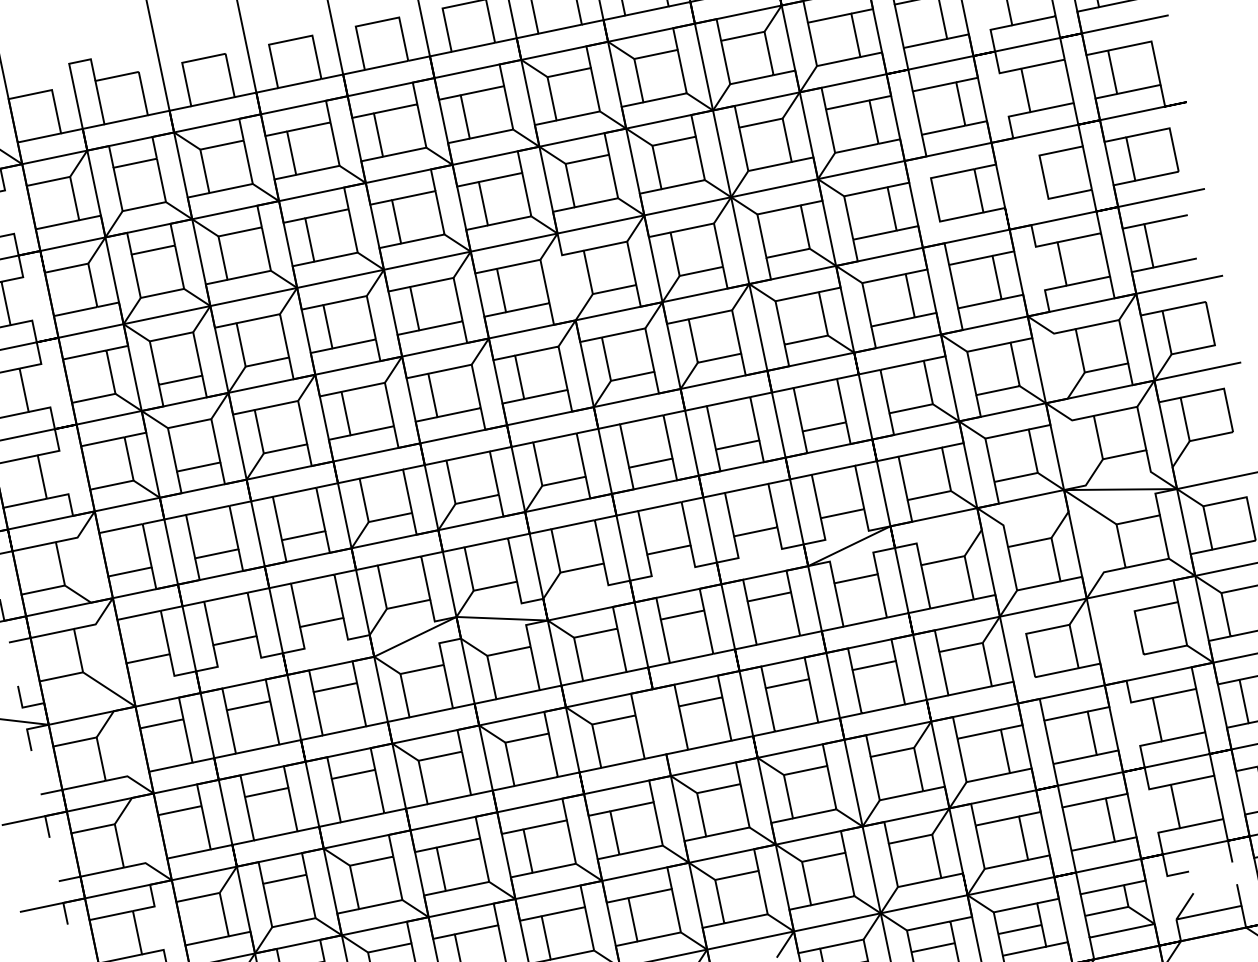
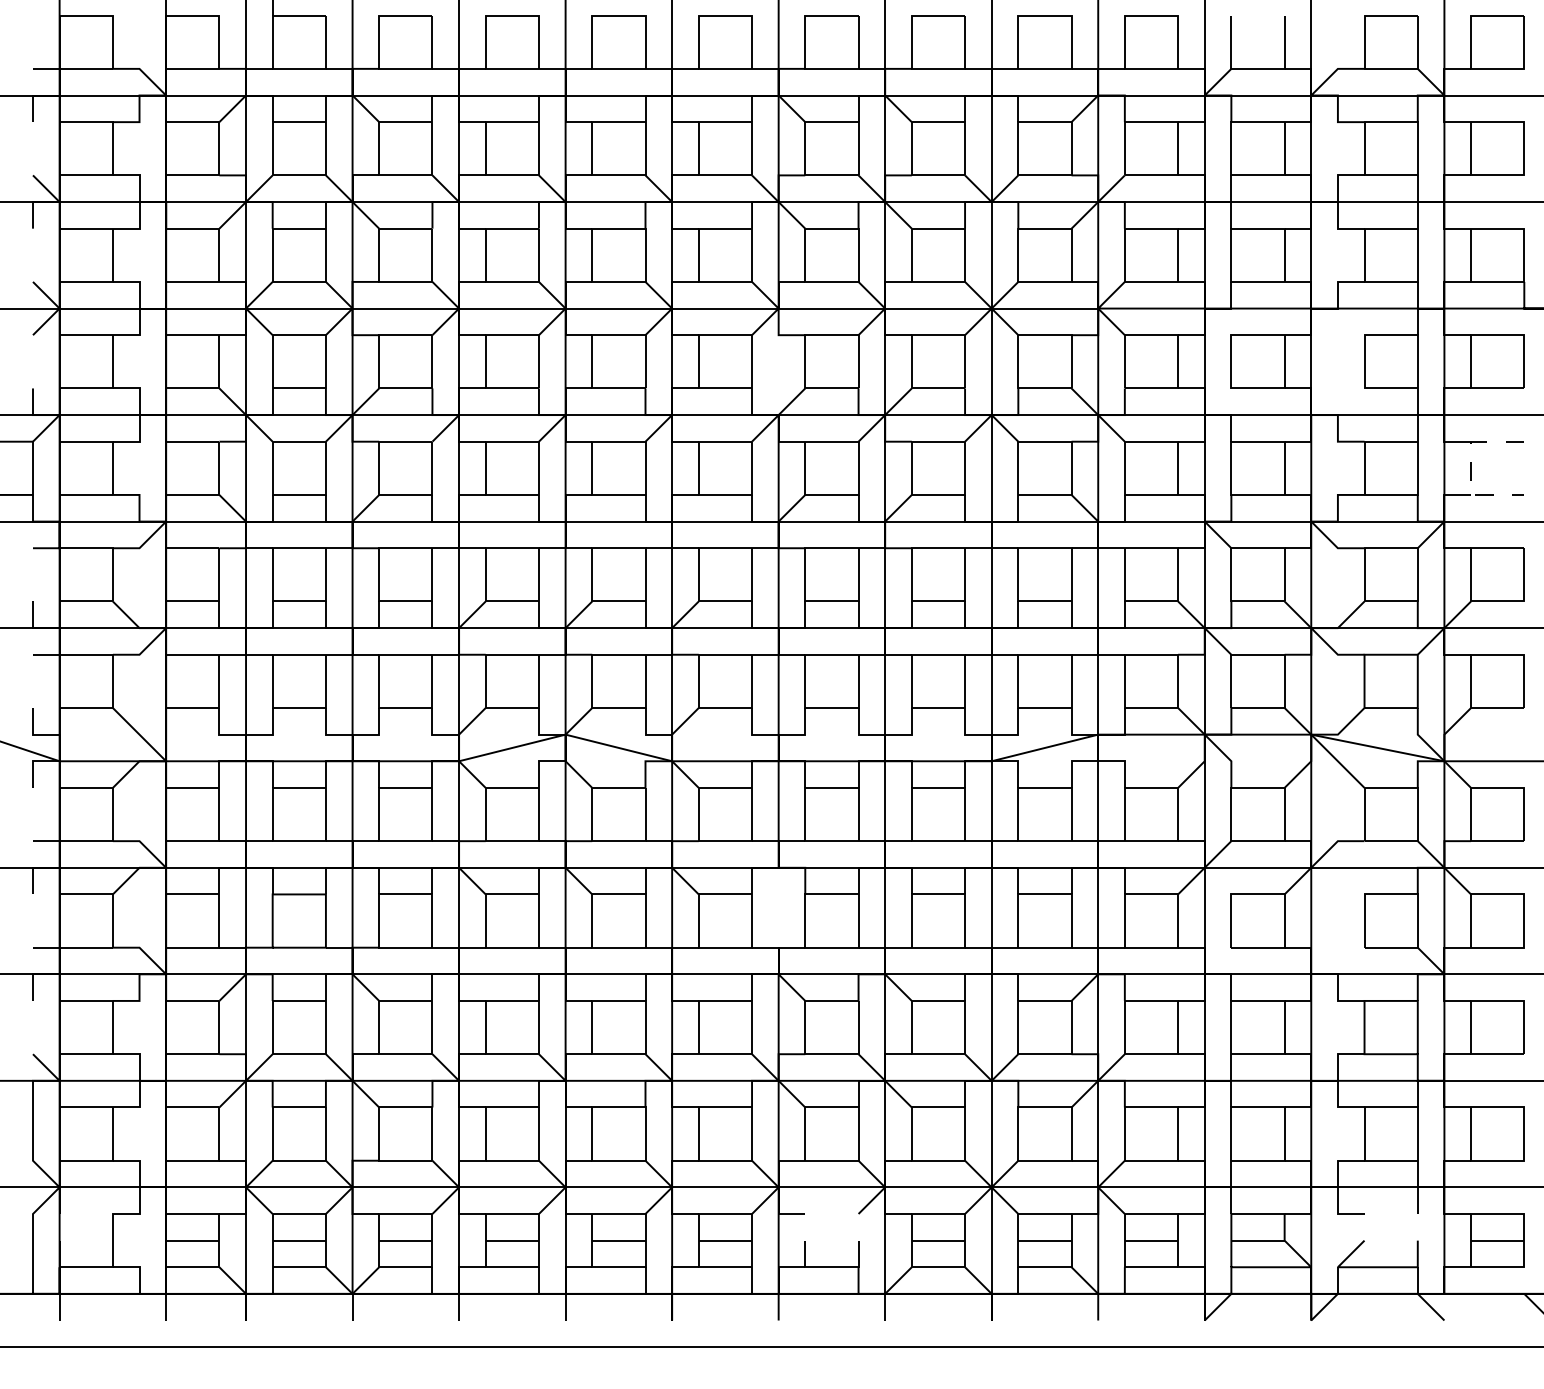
line: (1149, 245) -> (1471, 468), solid -> dashed

